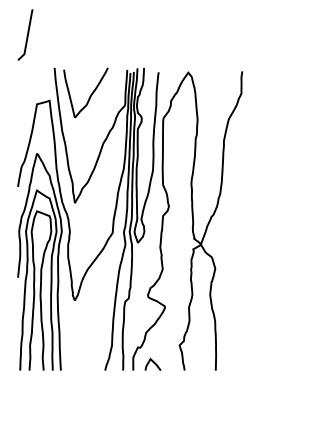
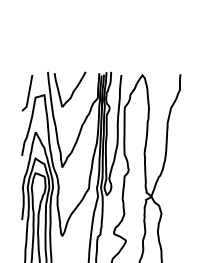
curve: (26, 35) -> (28, 93), moved

